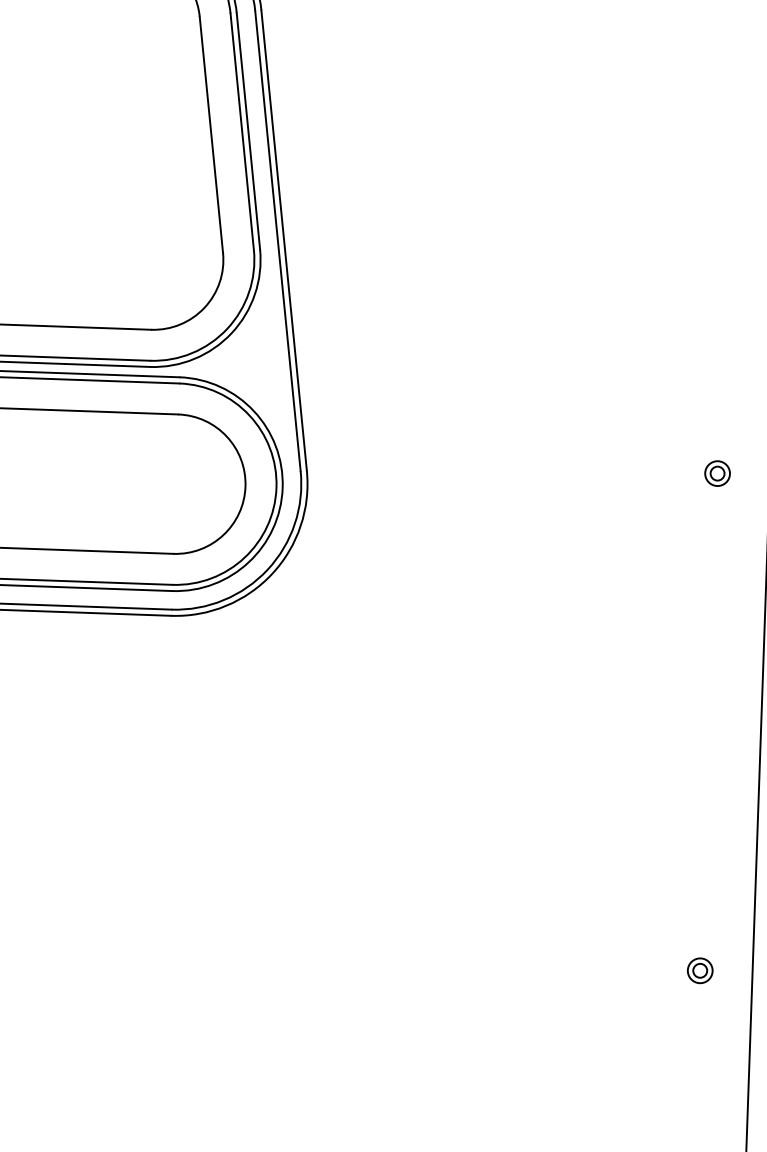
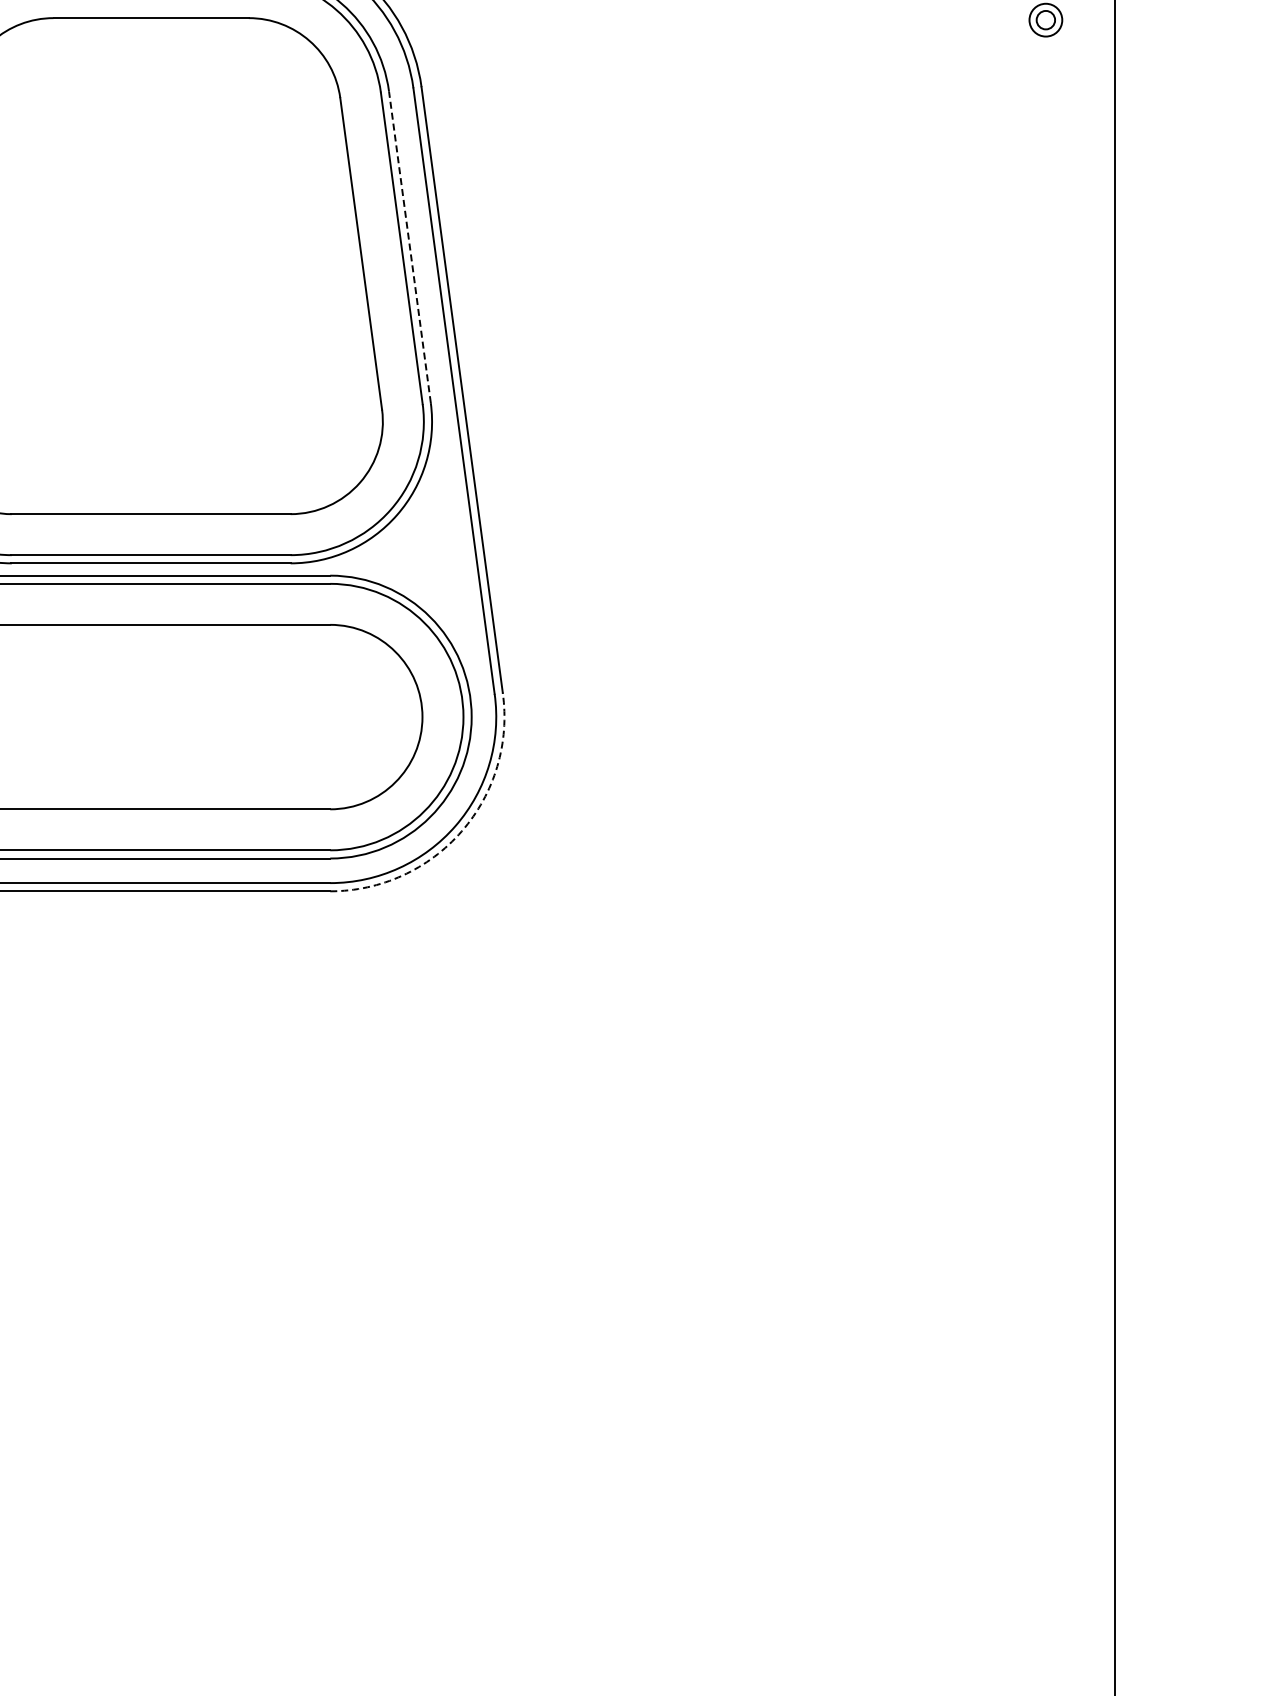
line: (248, 130) -> (409, 246), solid -> dashed
part: (717, 473) -> (1045, 677), removed
arc: (271, 574) -> (461, 831), solid -> dashed
part: (699, 970) -> (1045, 1335), removed

